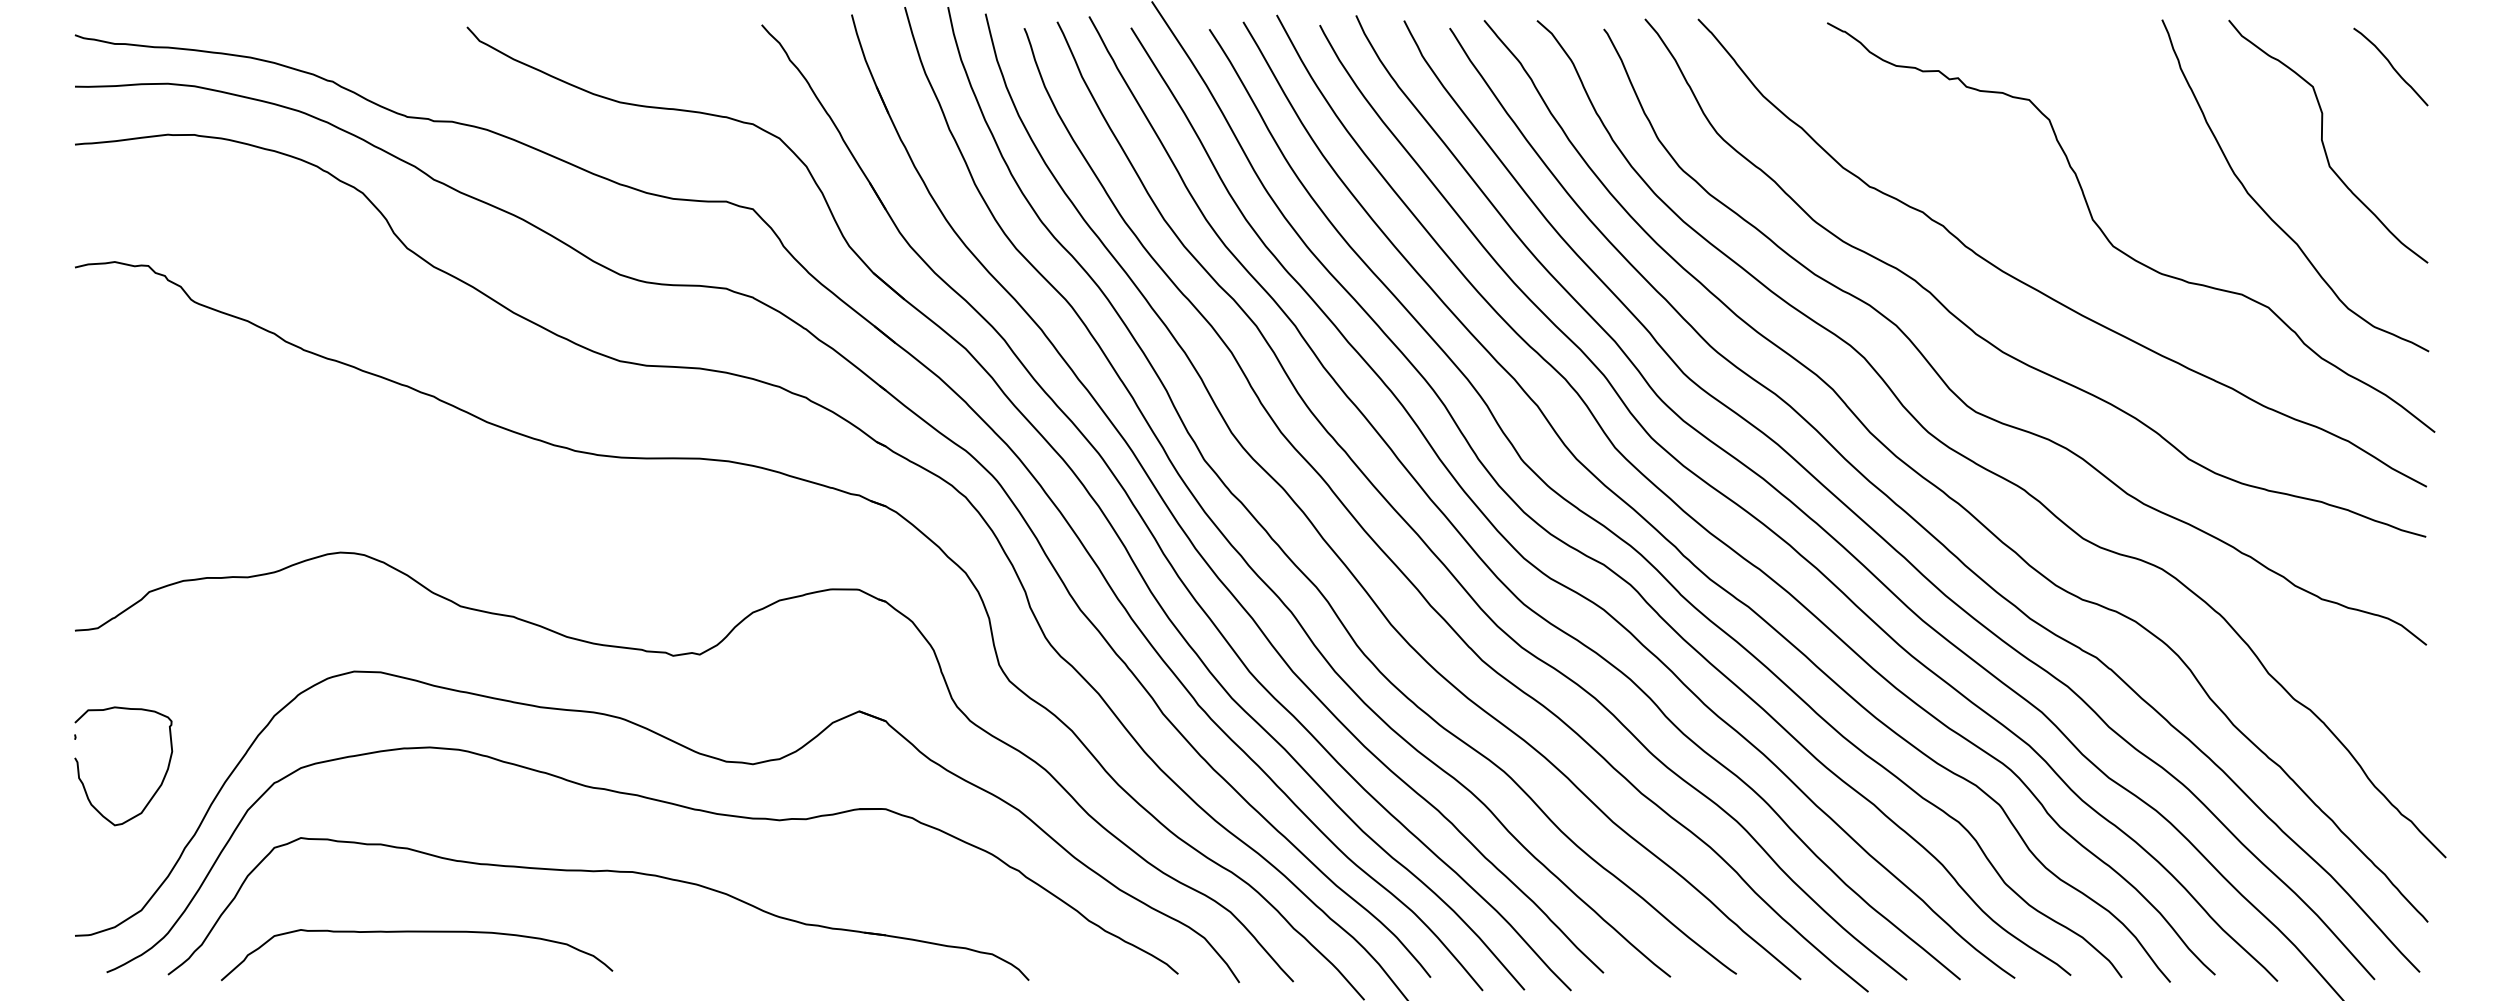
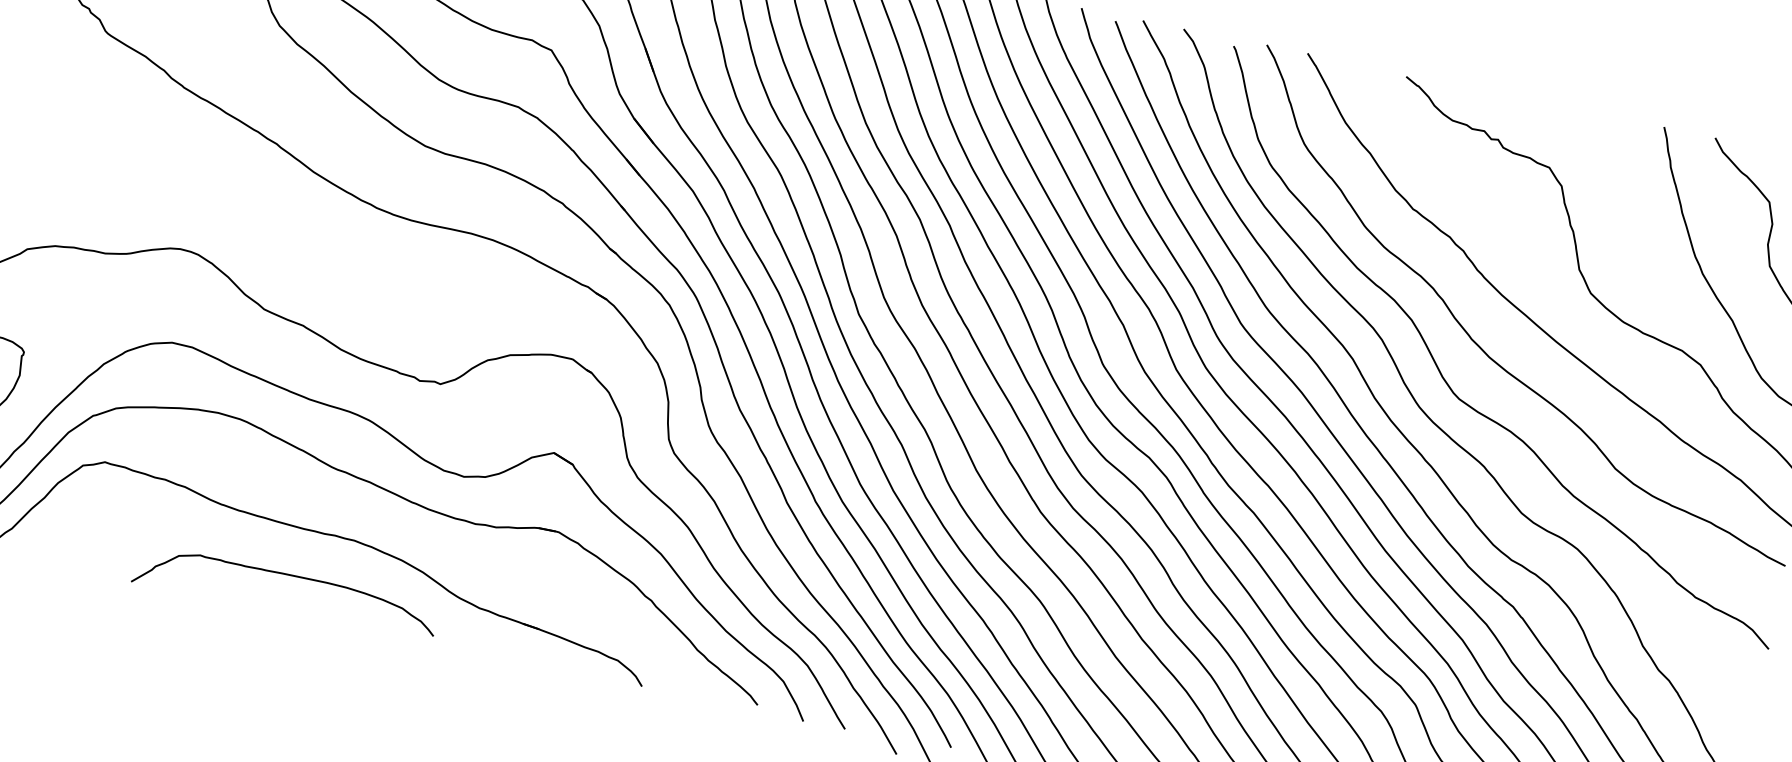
curve: (417, 932) -> (289, 575), moved

